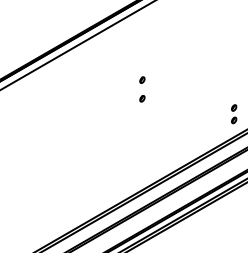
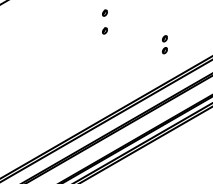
part: (234, 114) -> (165, 44), moved

